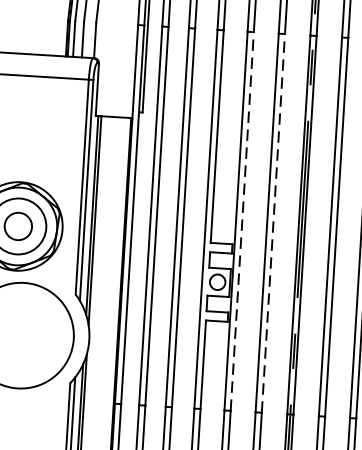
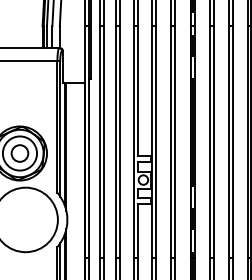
line: (242, 222) -> (156, 142), dashed -> solid
line: (273, 224) -> (175, 142), dashed -> solid

